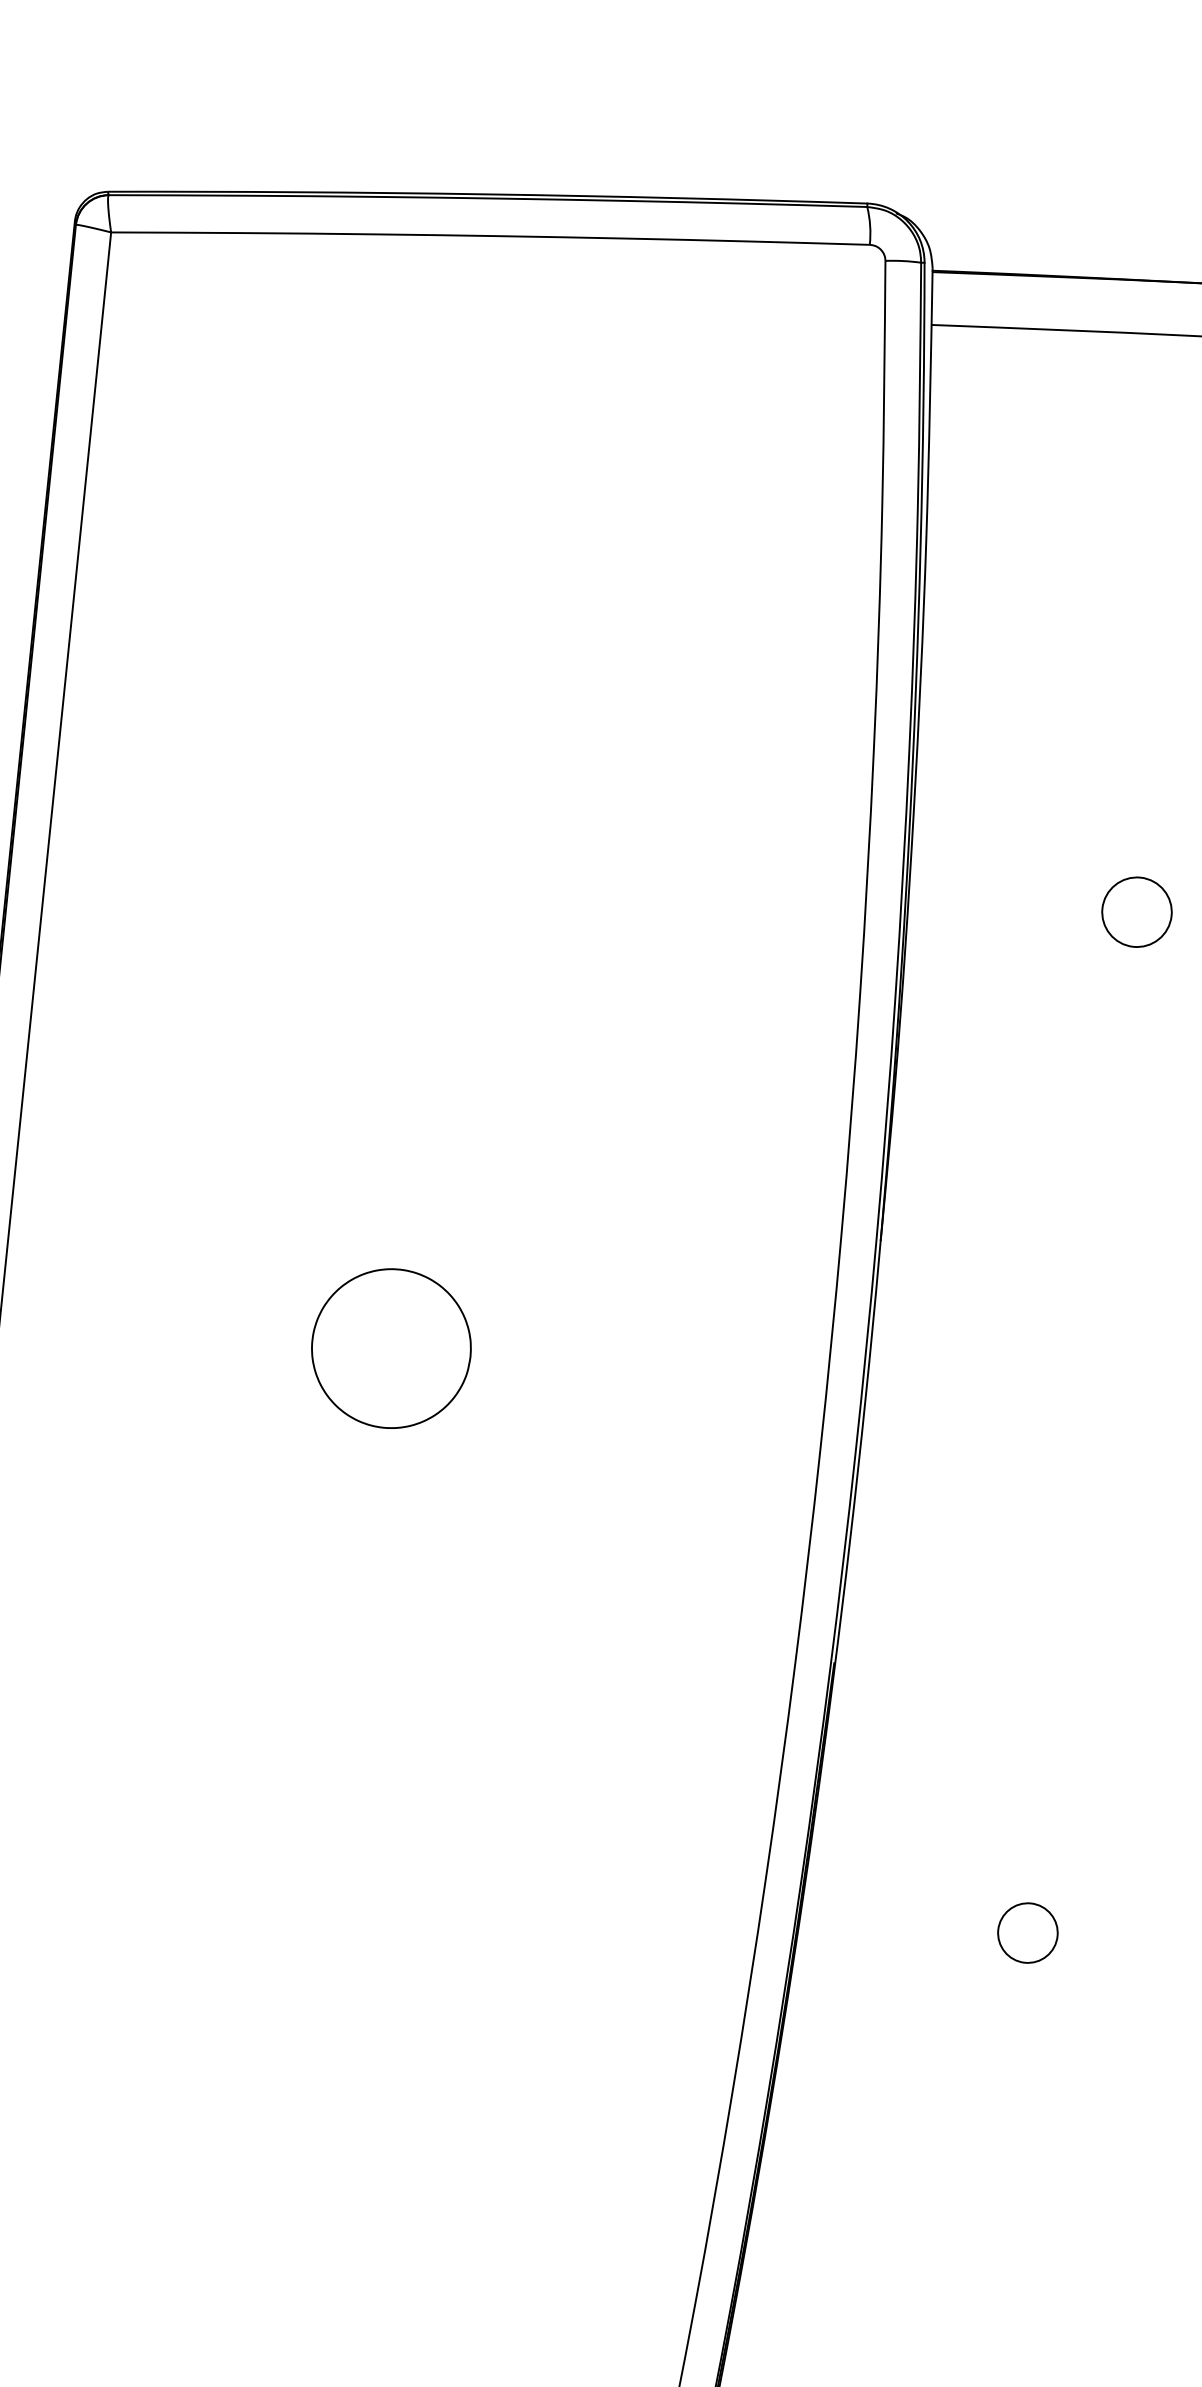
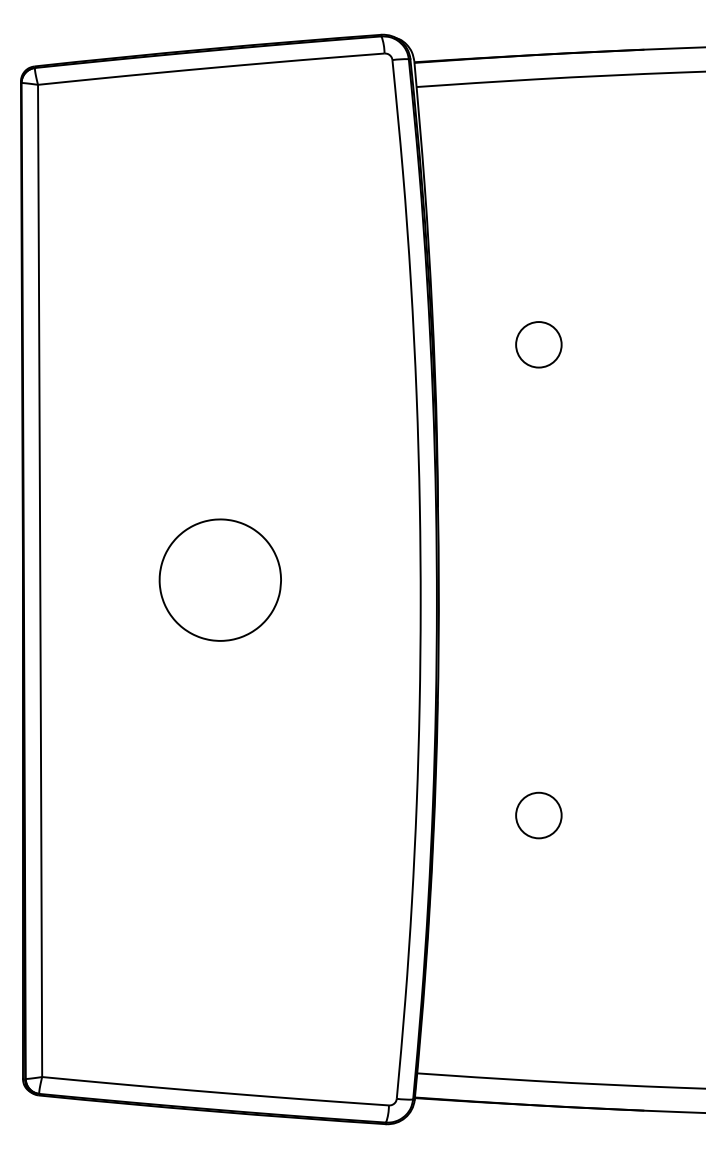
circle: (1136, 911) -> (538, 344), size x1.43
part: (390, 1347) -> (219, 579), size x1.67
circle: (1027, 1932) -> (538, 815), size x1.67

